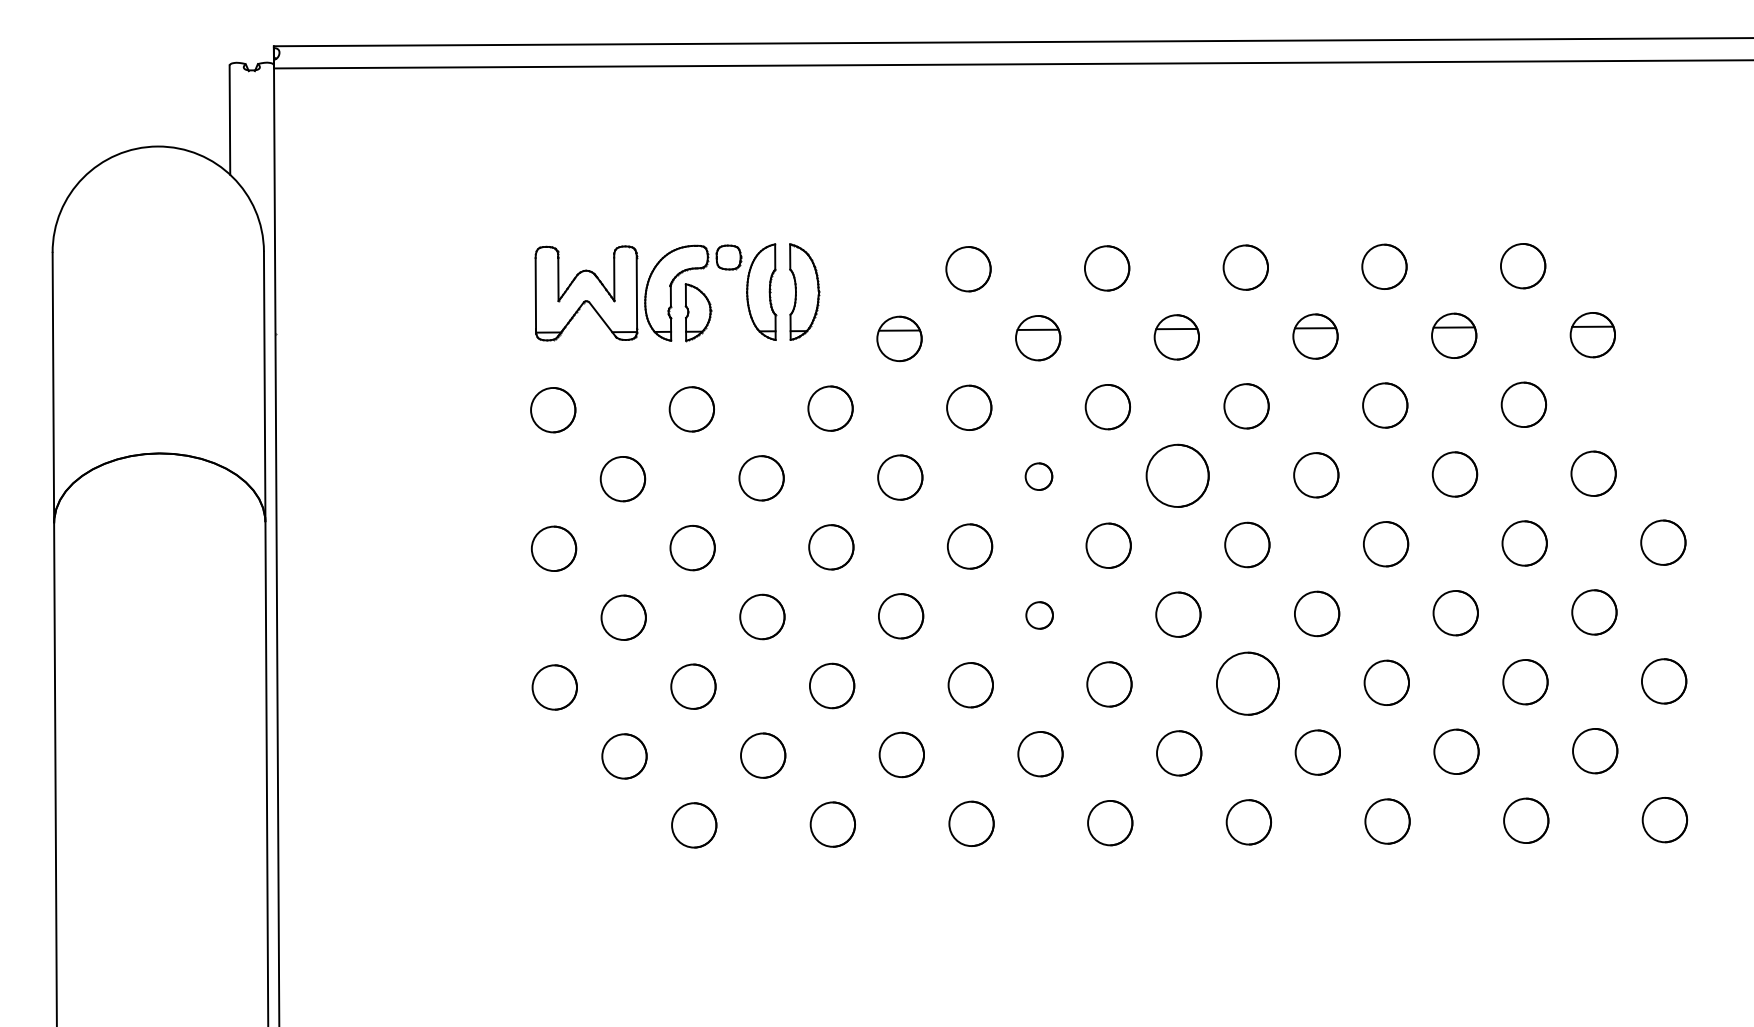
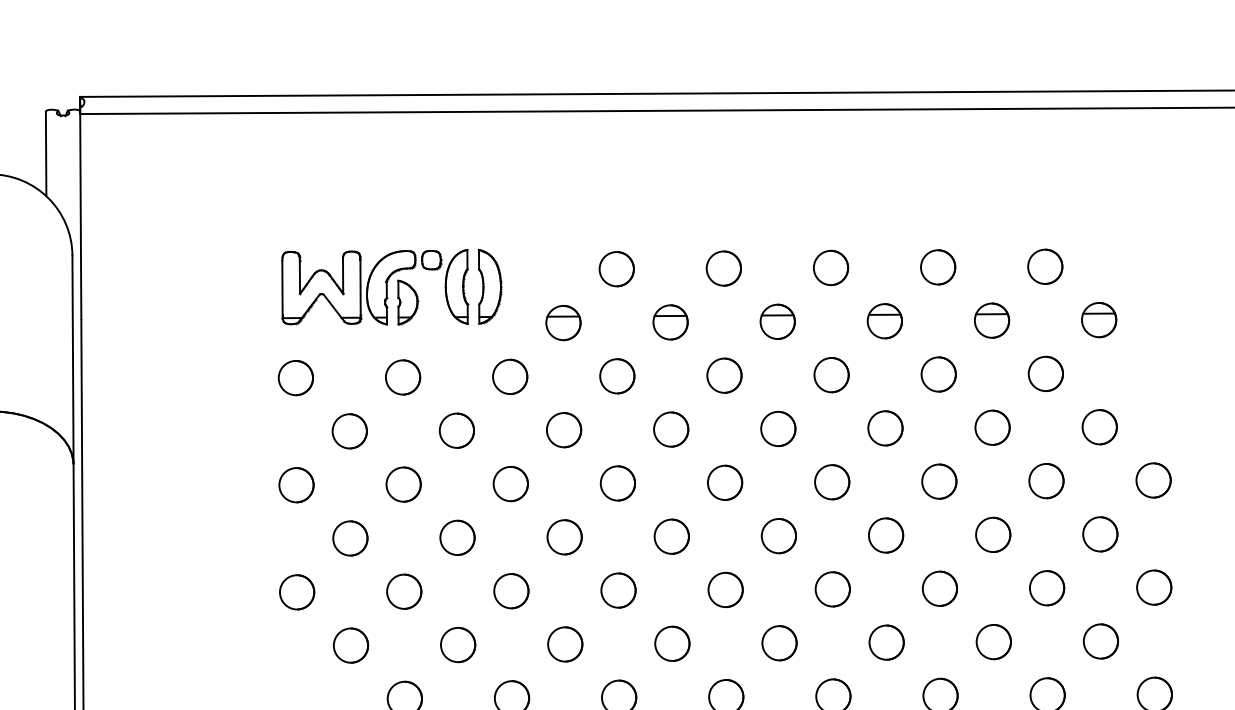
part: (1038, 476) -> (670, 429), size x1.67
circle: (1177, 476) -> (778, 429), size x0.71
circle: (1039, 615) -> (671, 536), size x1.67
circle: (1248, 683) -> (833, 589), size x0.71

